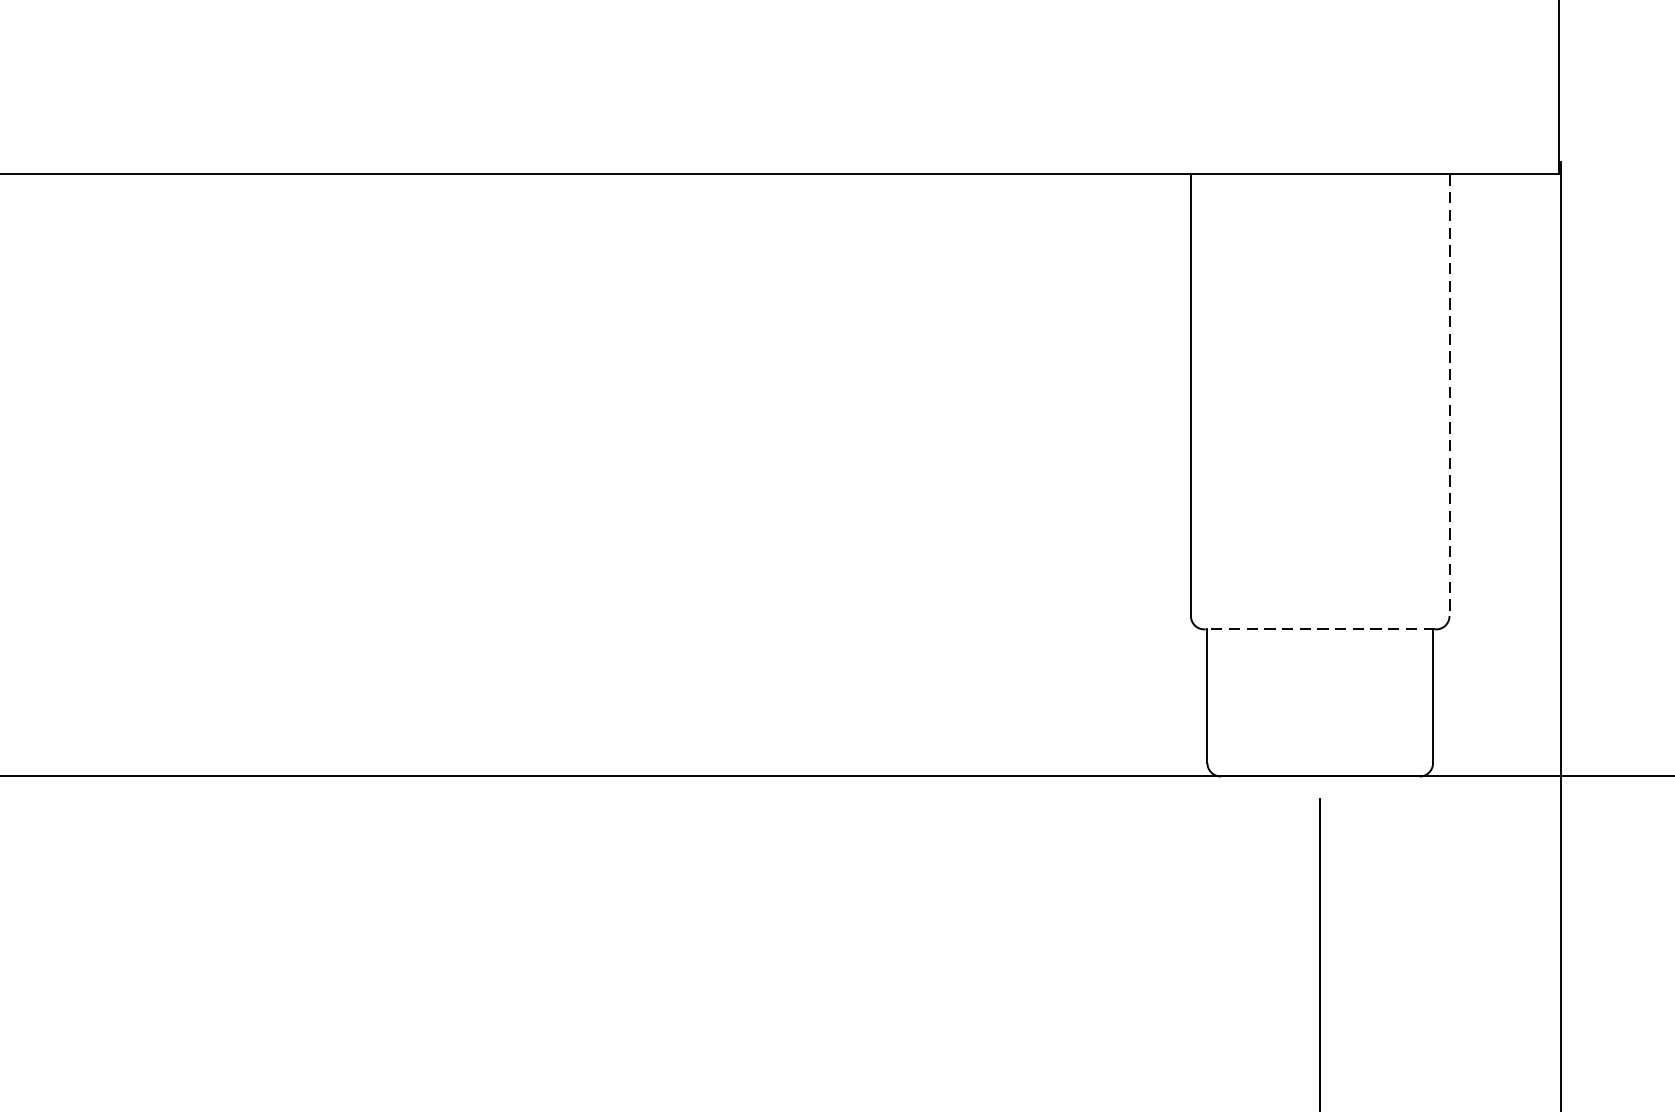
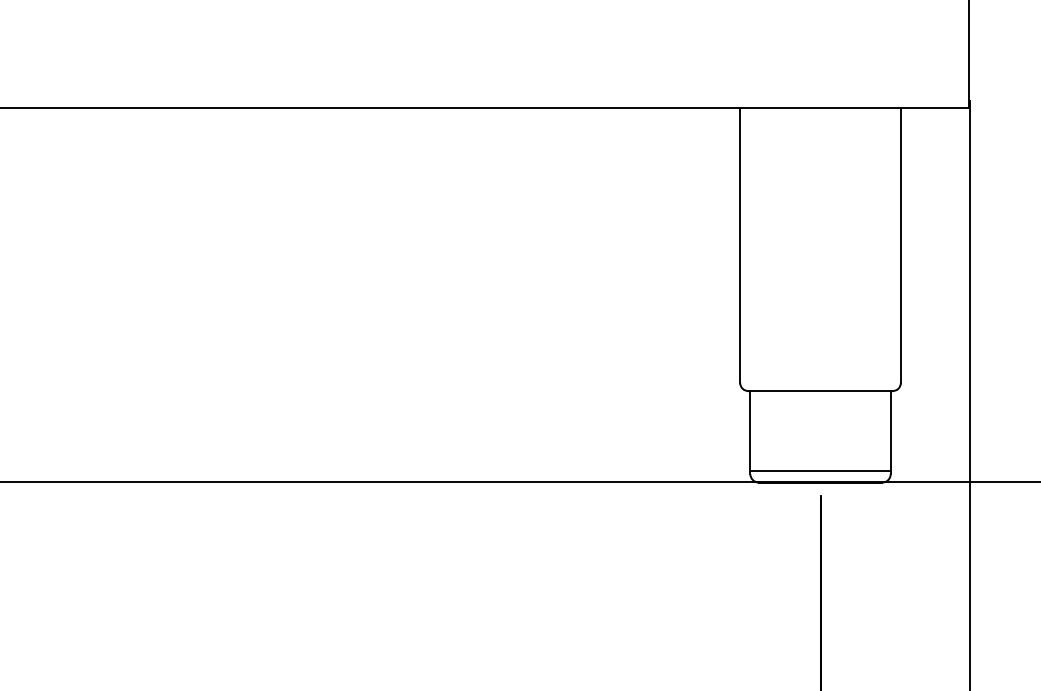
line: (1448, 396) -> (900, 246), dashed -> solid
line: (1320, 630) -> (820, 391), dashed -> solid
line: (1320, 758) -> (820, 471), added

